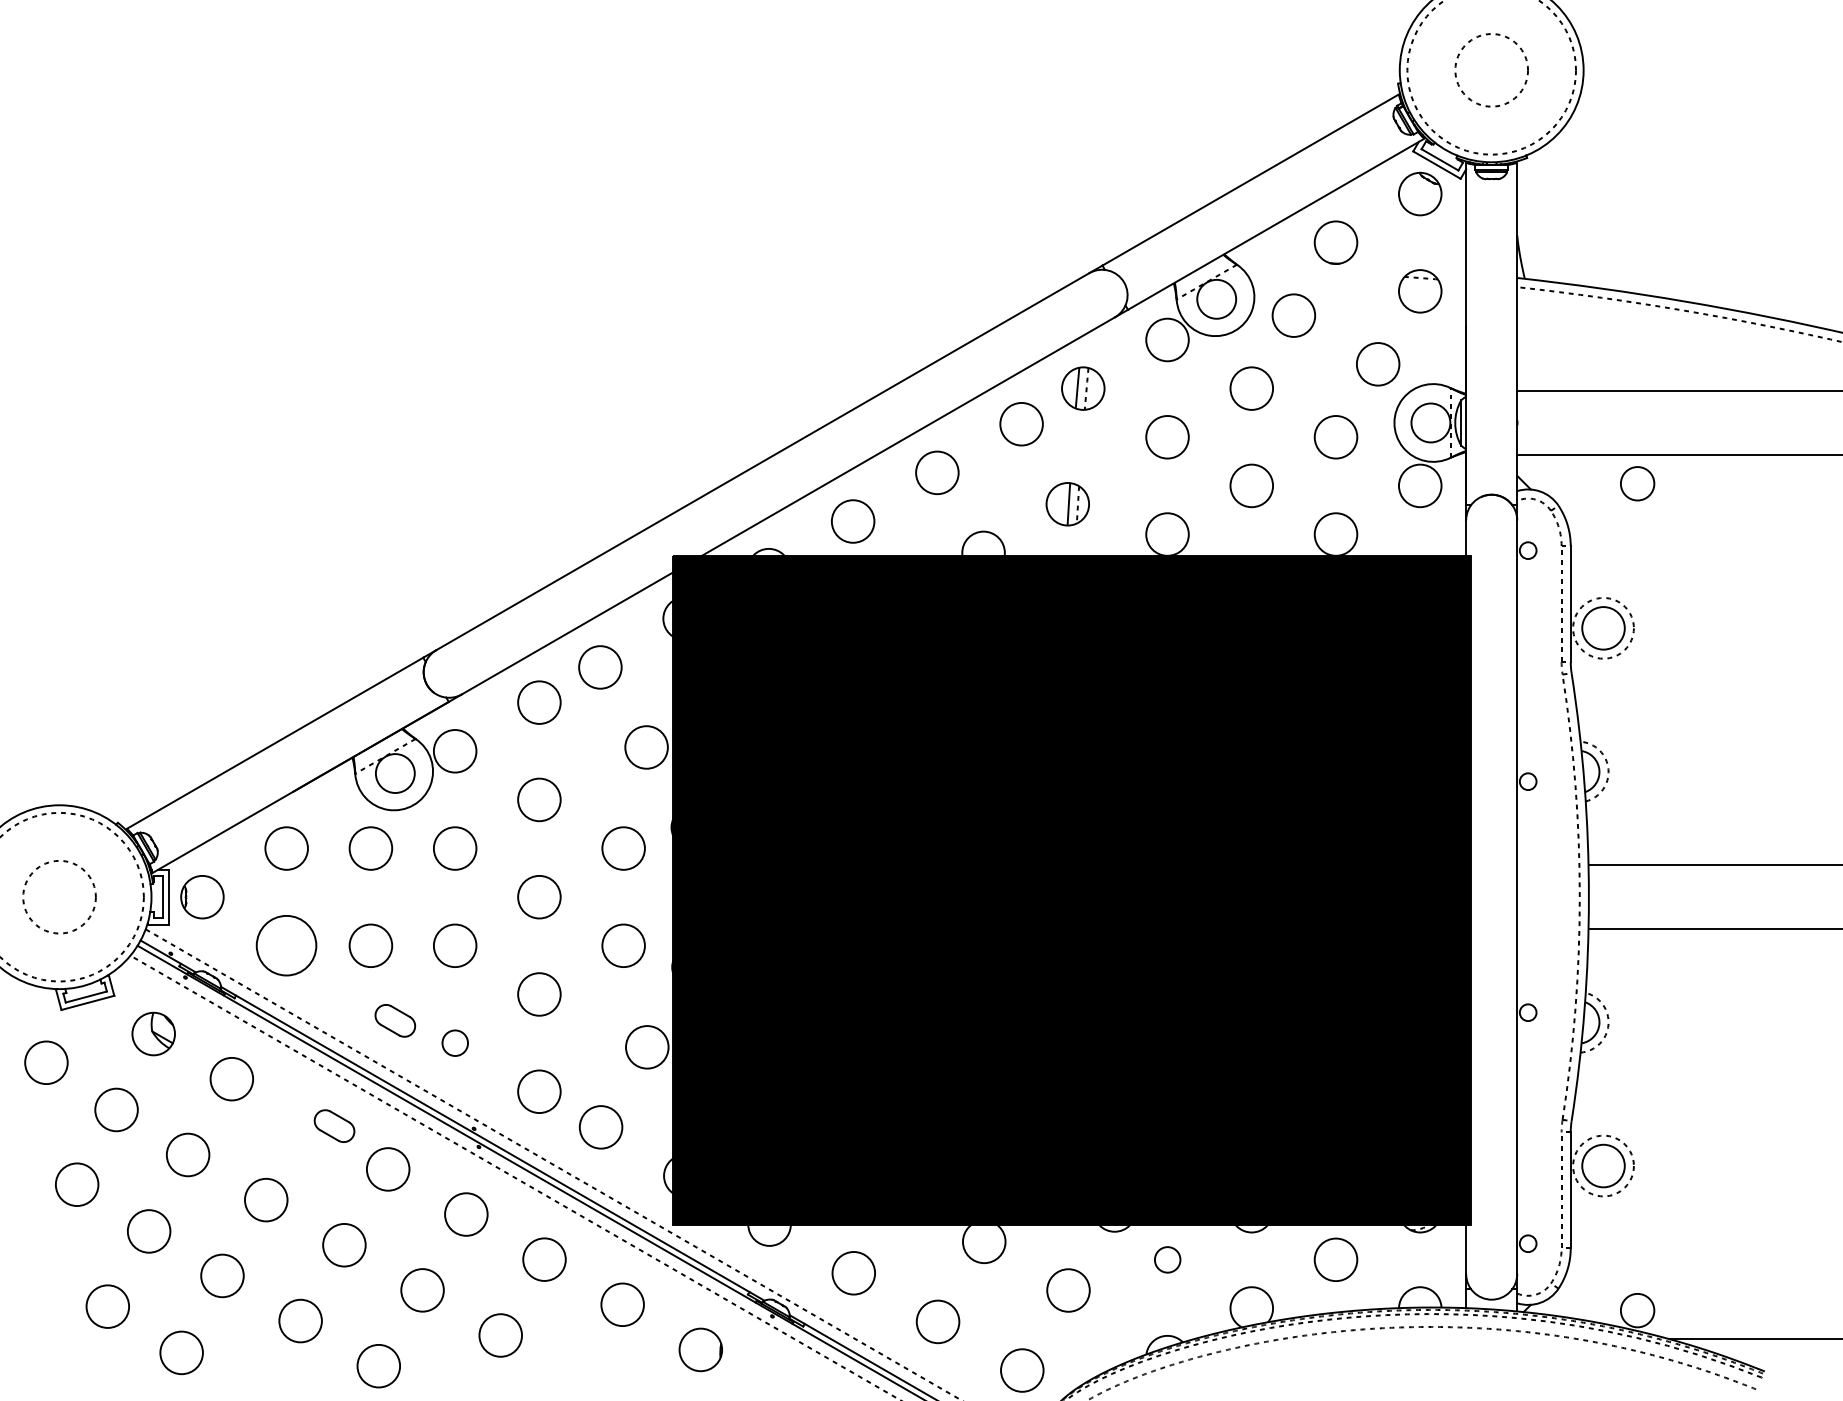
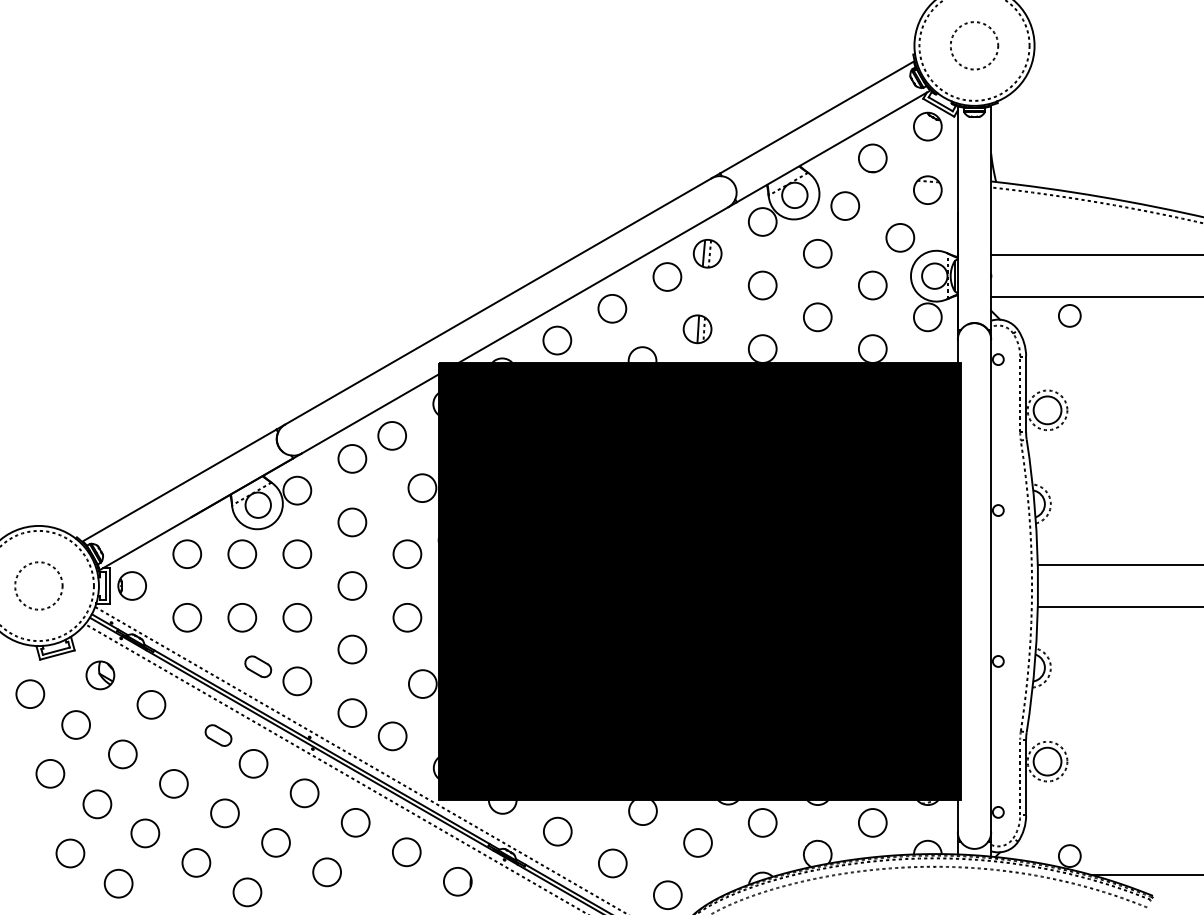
circle: (287, 945) -> (187, 617), size x0.71
circle: (455, 1043) -> (297, 681), size x1.67
circle: (1167, 1259) -> (762, 822), size x1.67

